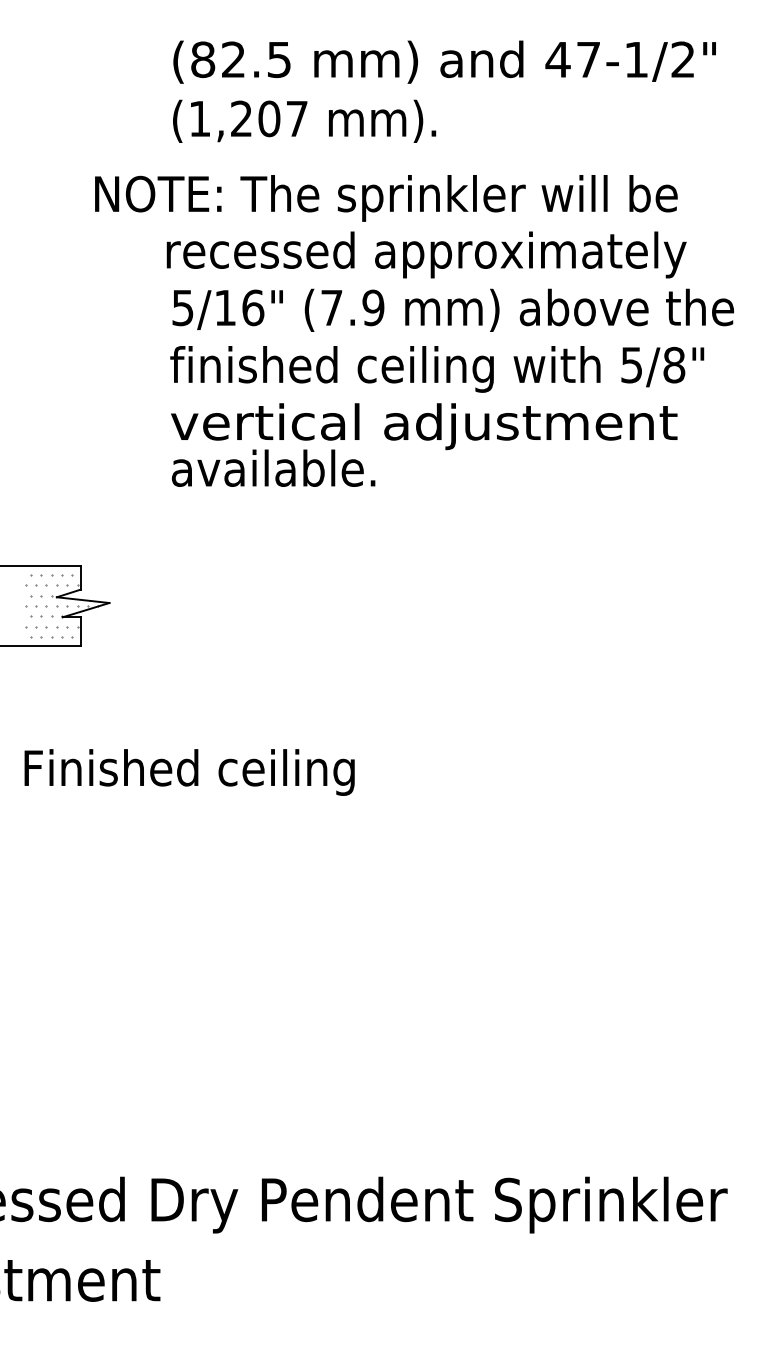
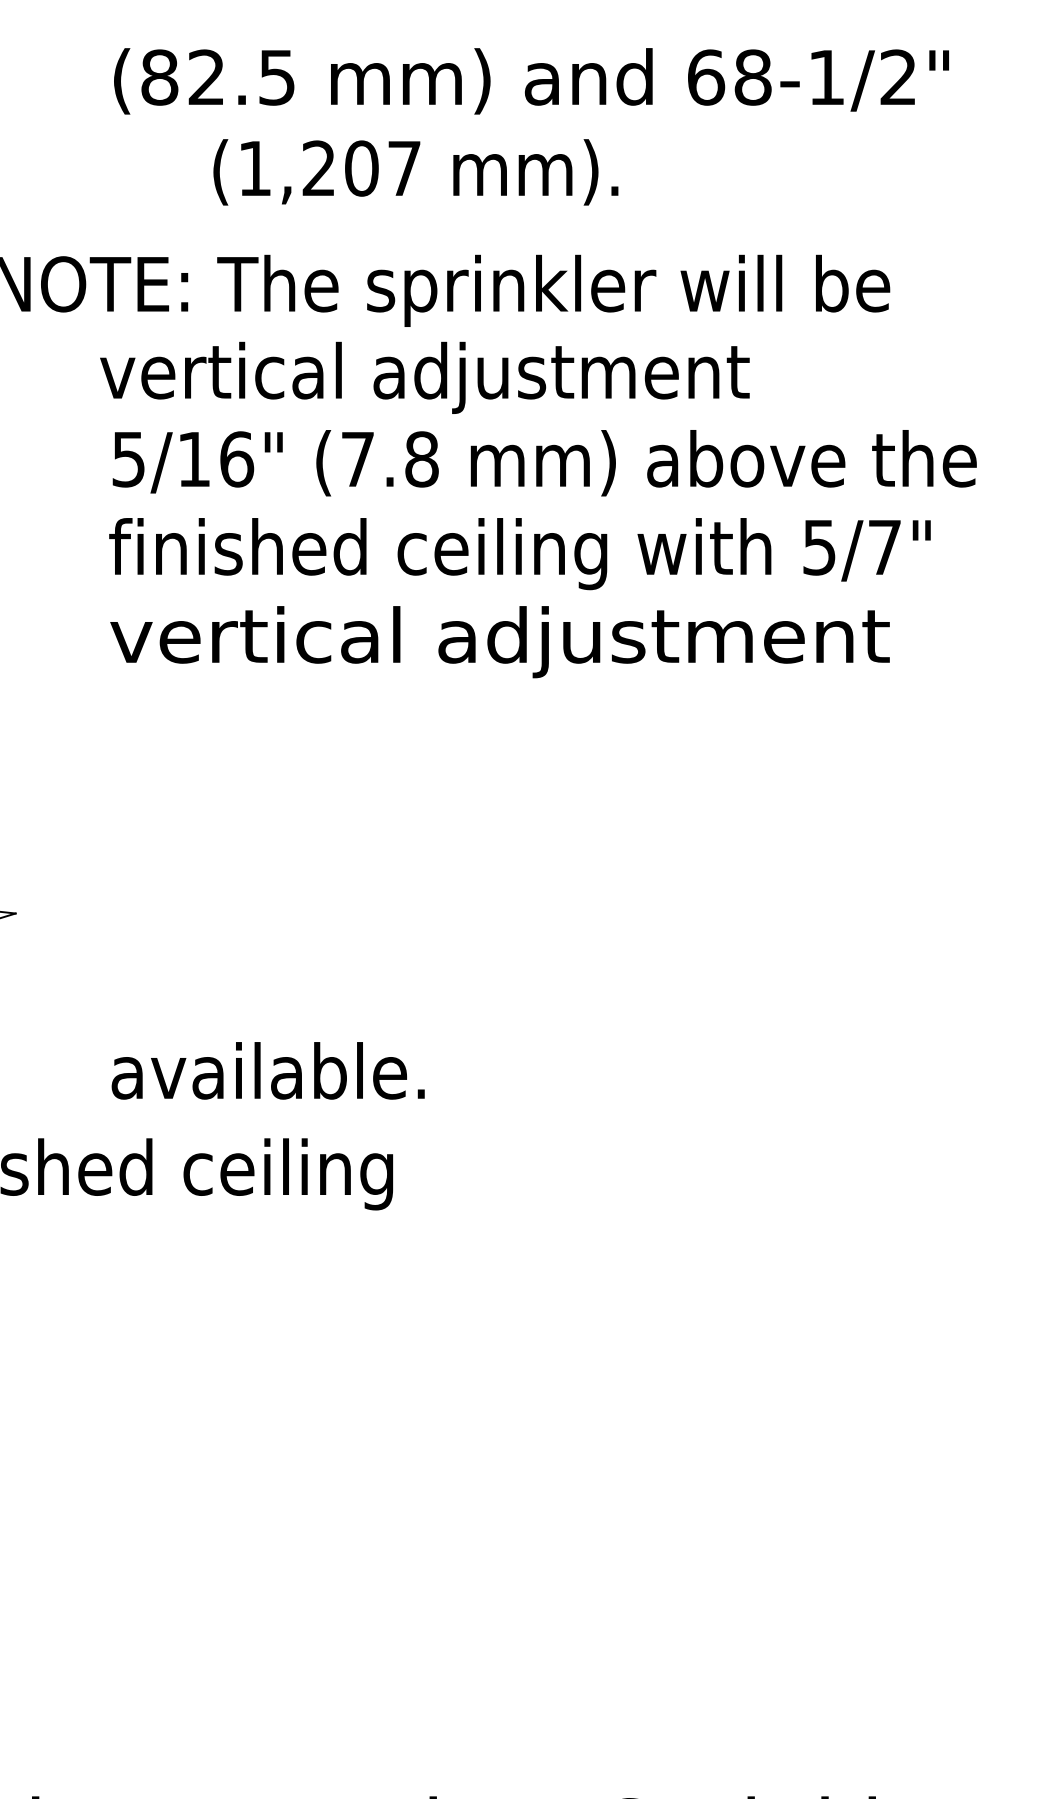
text: (572, 59) -> (728, 77), 47-1/2" -> 68-1/2"
text: (304, 120) -> (415, 171), moved
text: (425, 254) -> (501, 377), recessed approximately -> vertical adjustment
text: (373, 307) -> (421, 458), (7.9 -> (7.8
text: (674, 364) -> (885, 546), 5/8" -> 5/7"
text: (273, 467) -> (268, 1069), moved

